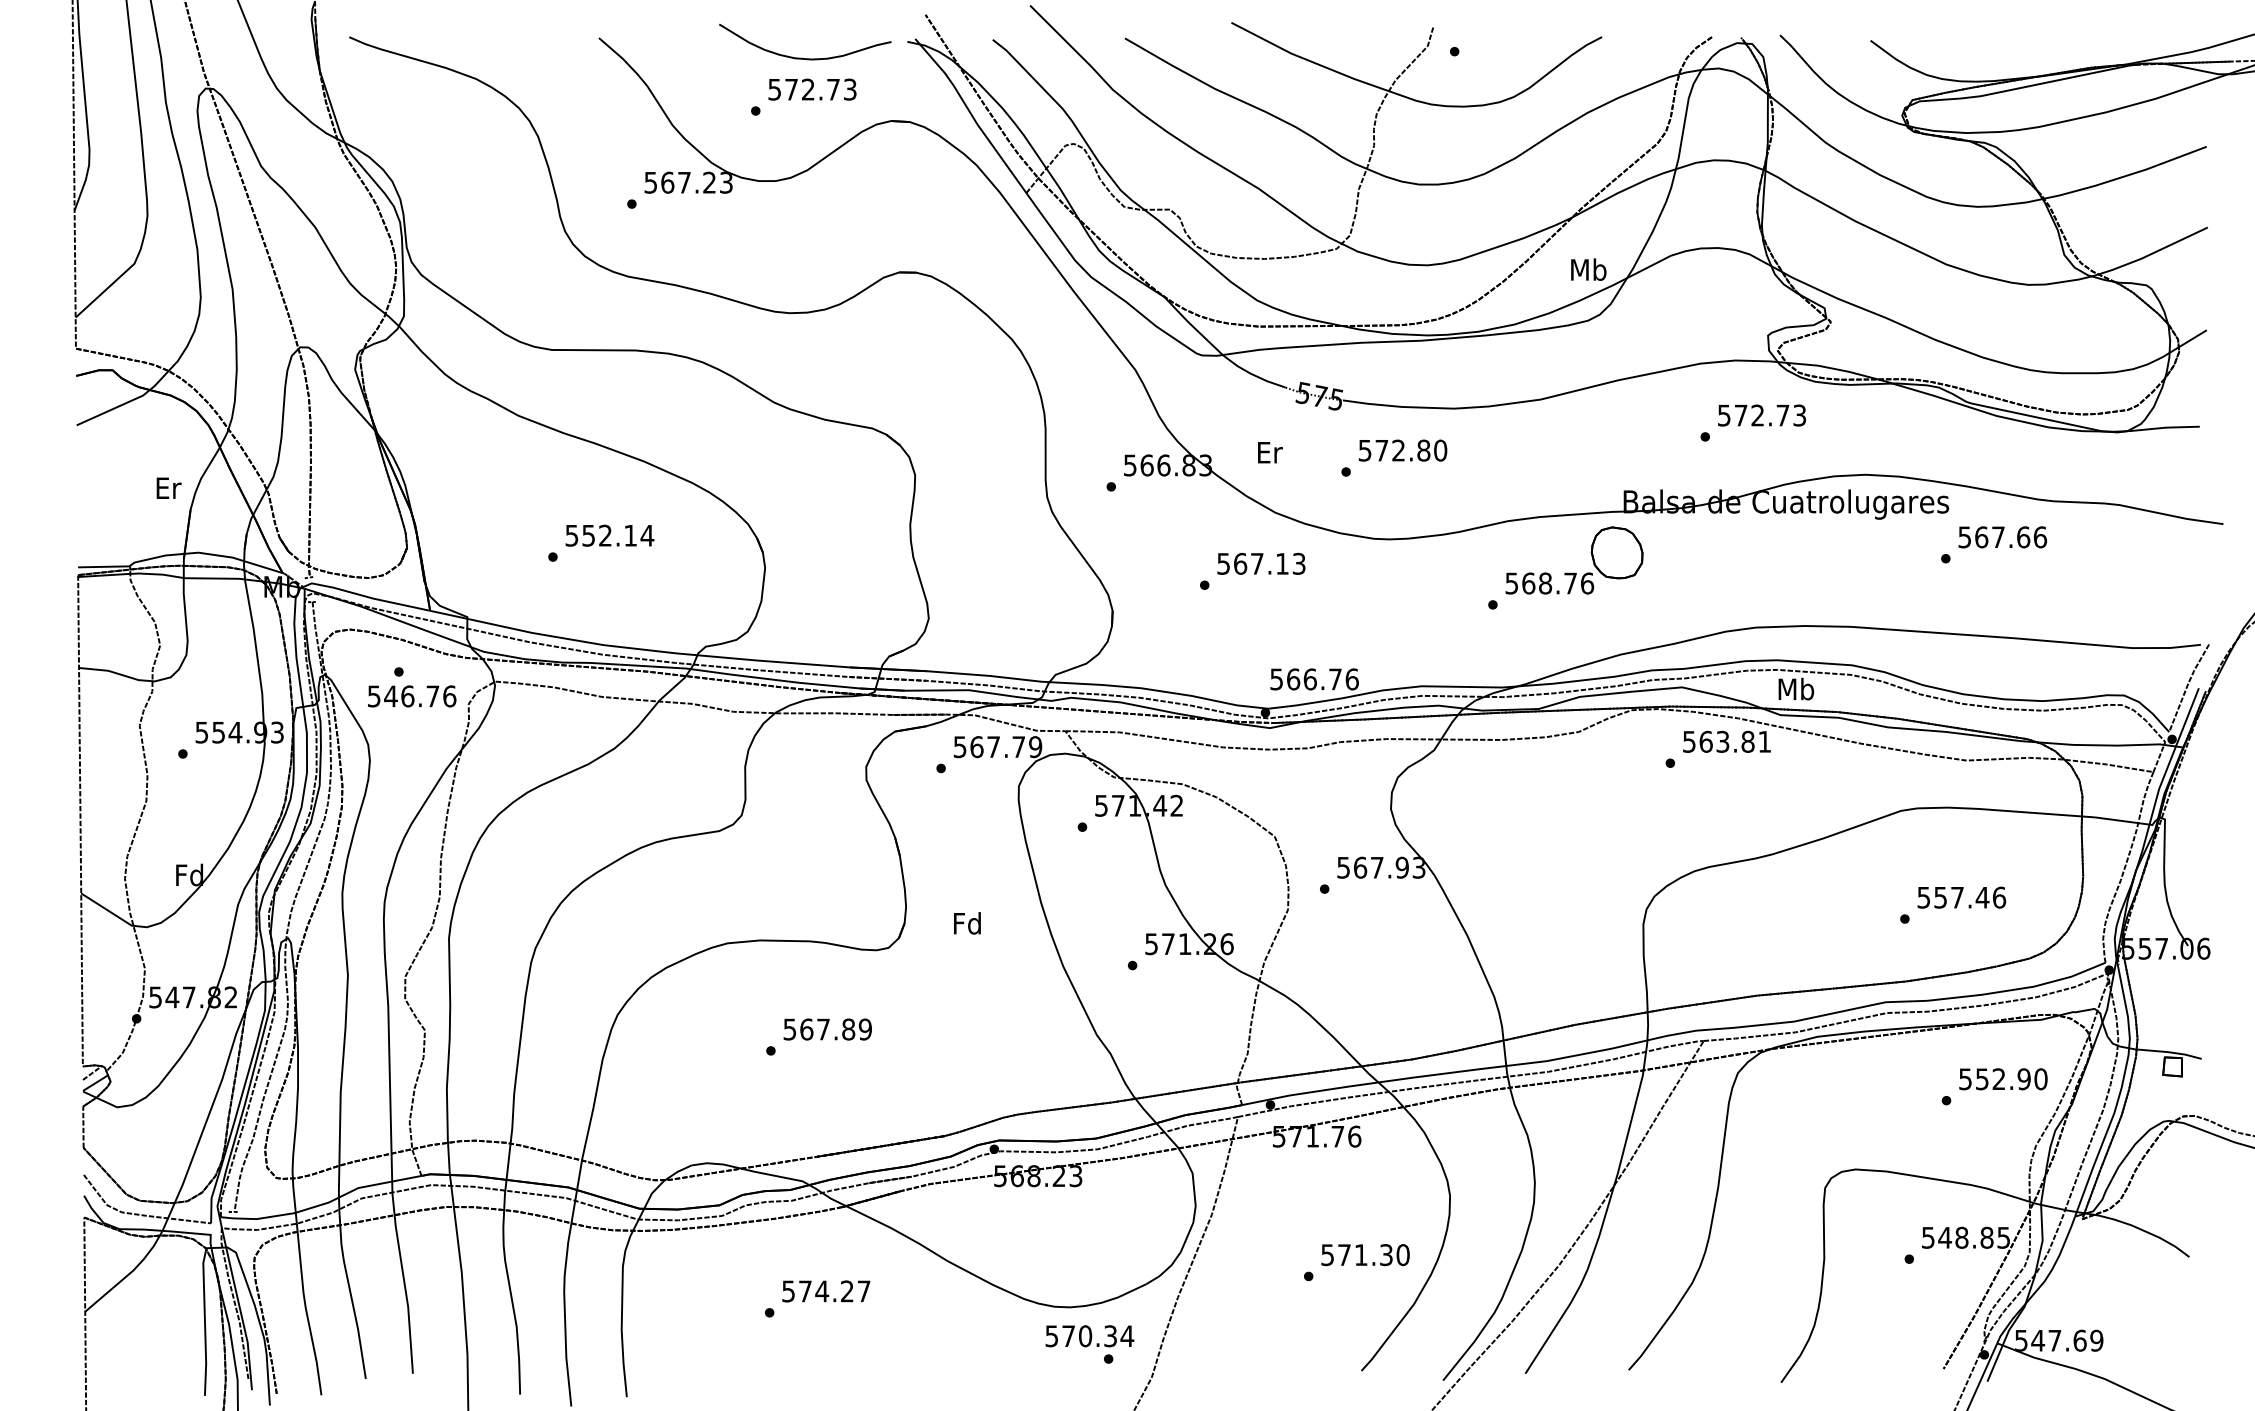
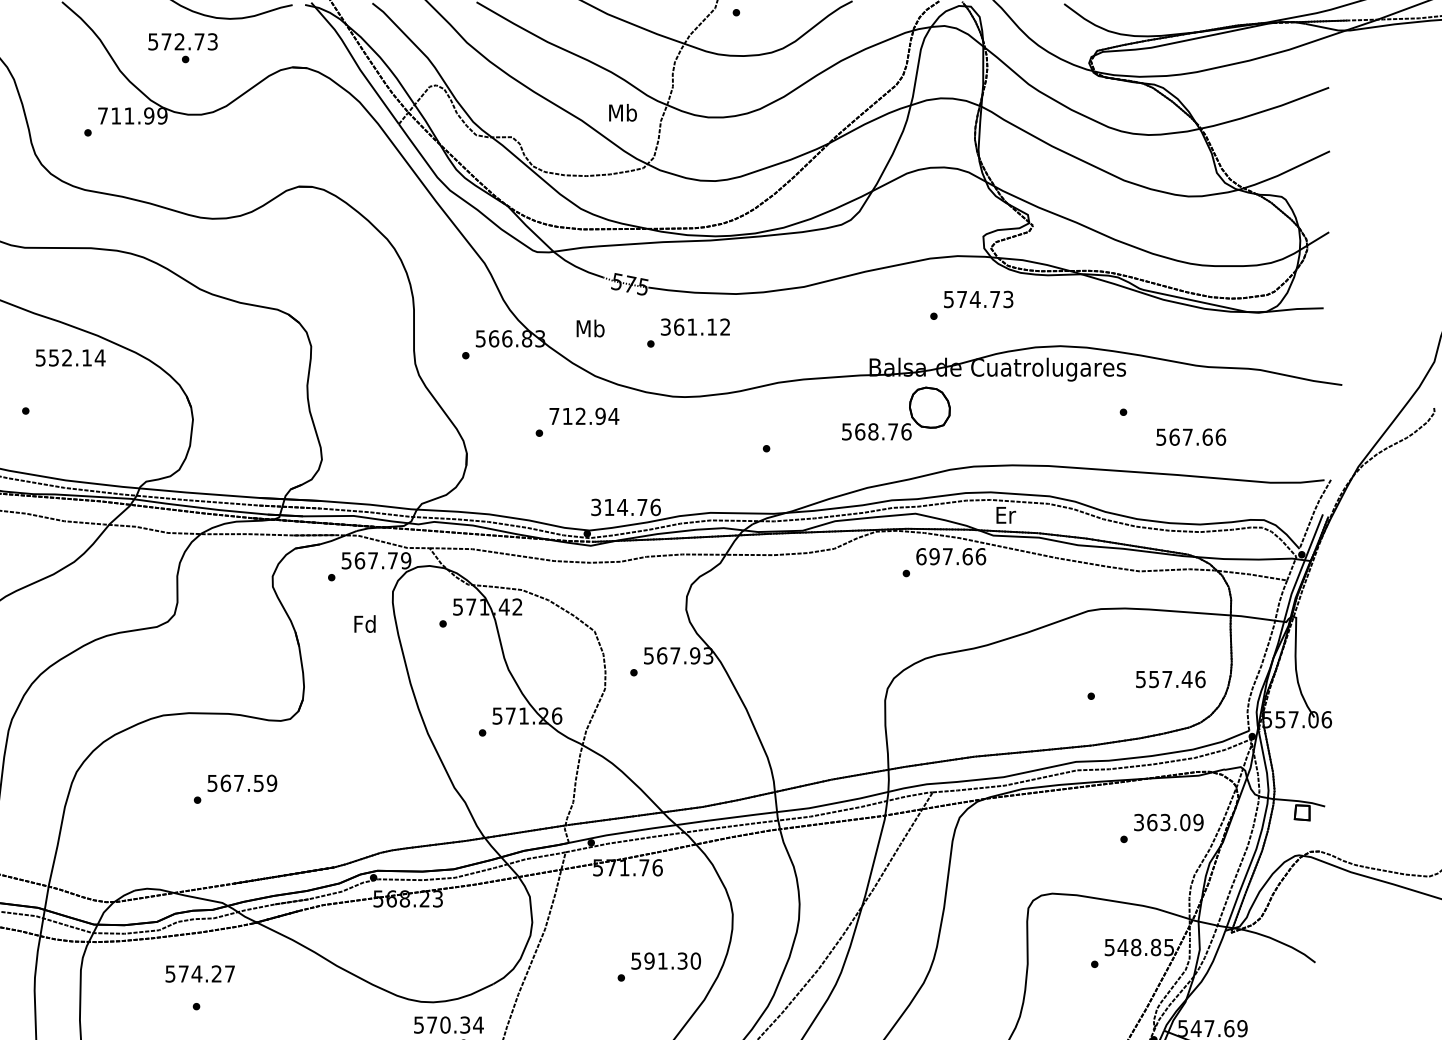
text: (812, 89) -> (183, 41), moved
text: (688, 182) -> (132, 115), 567.23 -> 711.99
text: (1588, 269) -> (622, 112), moved
text: (1757, 415) -> (975, 299), 572.73 -> 574.73
text: (1403, 450) -> (696, 327), 572.80 -> 361.12
text: (1269, 452) -> (590, 328), Er -> Mb
text: (609, 535) -> (70, 357), moved
text: (2002, 537) -> (1191, 437), moved
text: (1261, 563) -> (584, 416), 567.13 -> 712.94
part: (1574, 572) -> (896, 423), moved
text: (1294, 679) -> (610, 507), 566.76 -> 314.76
text: (1796, 688) -> (1005, 514), Mb -> Er
text: (1727, 741) -> (951, 556), 563.81 -> 697.66
text: (1961, 897) -> (1170, 679), moved
text: (967, 923) -> (365, 624), moved
text: (848, 1029) -> (258, 783), 567.89 -> 567.59
text: (2003, 1079) -> (1168, 822), 552.90 -> 363.09
text: (1343, 1255) -> (648, 961), 571.30 -> 591.30
text: (826, 1291) -> (200, 974), moved

